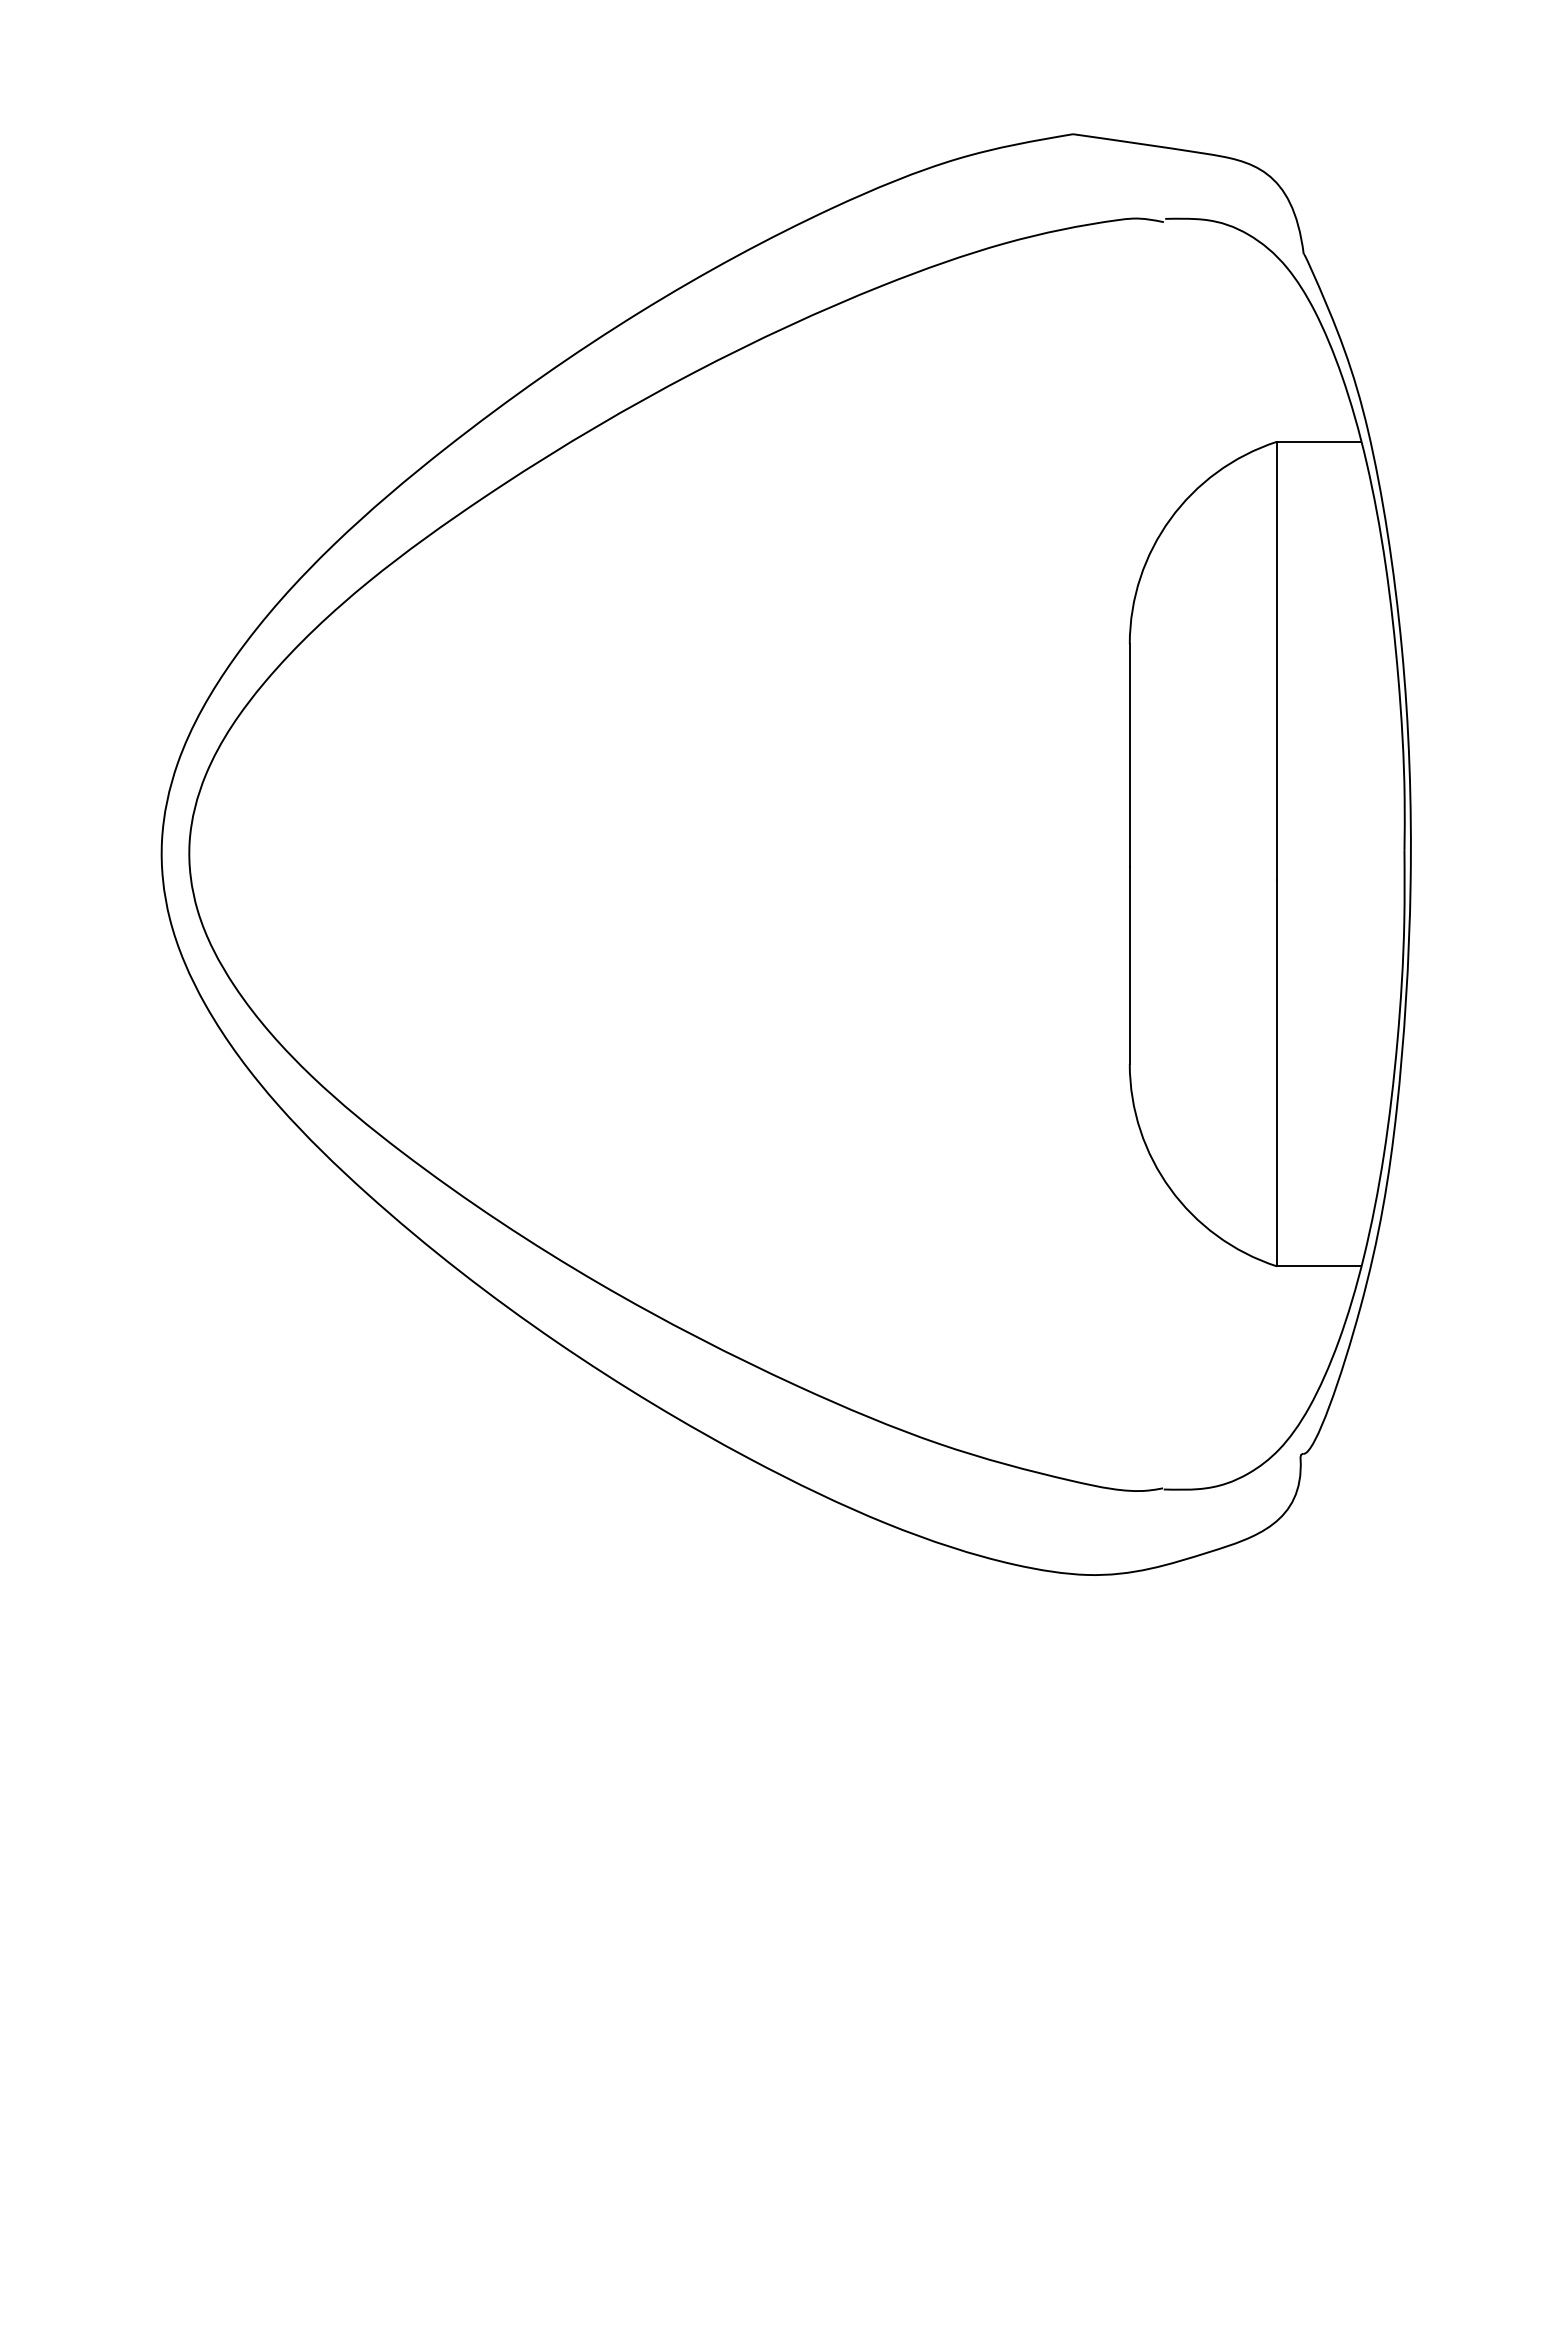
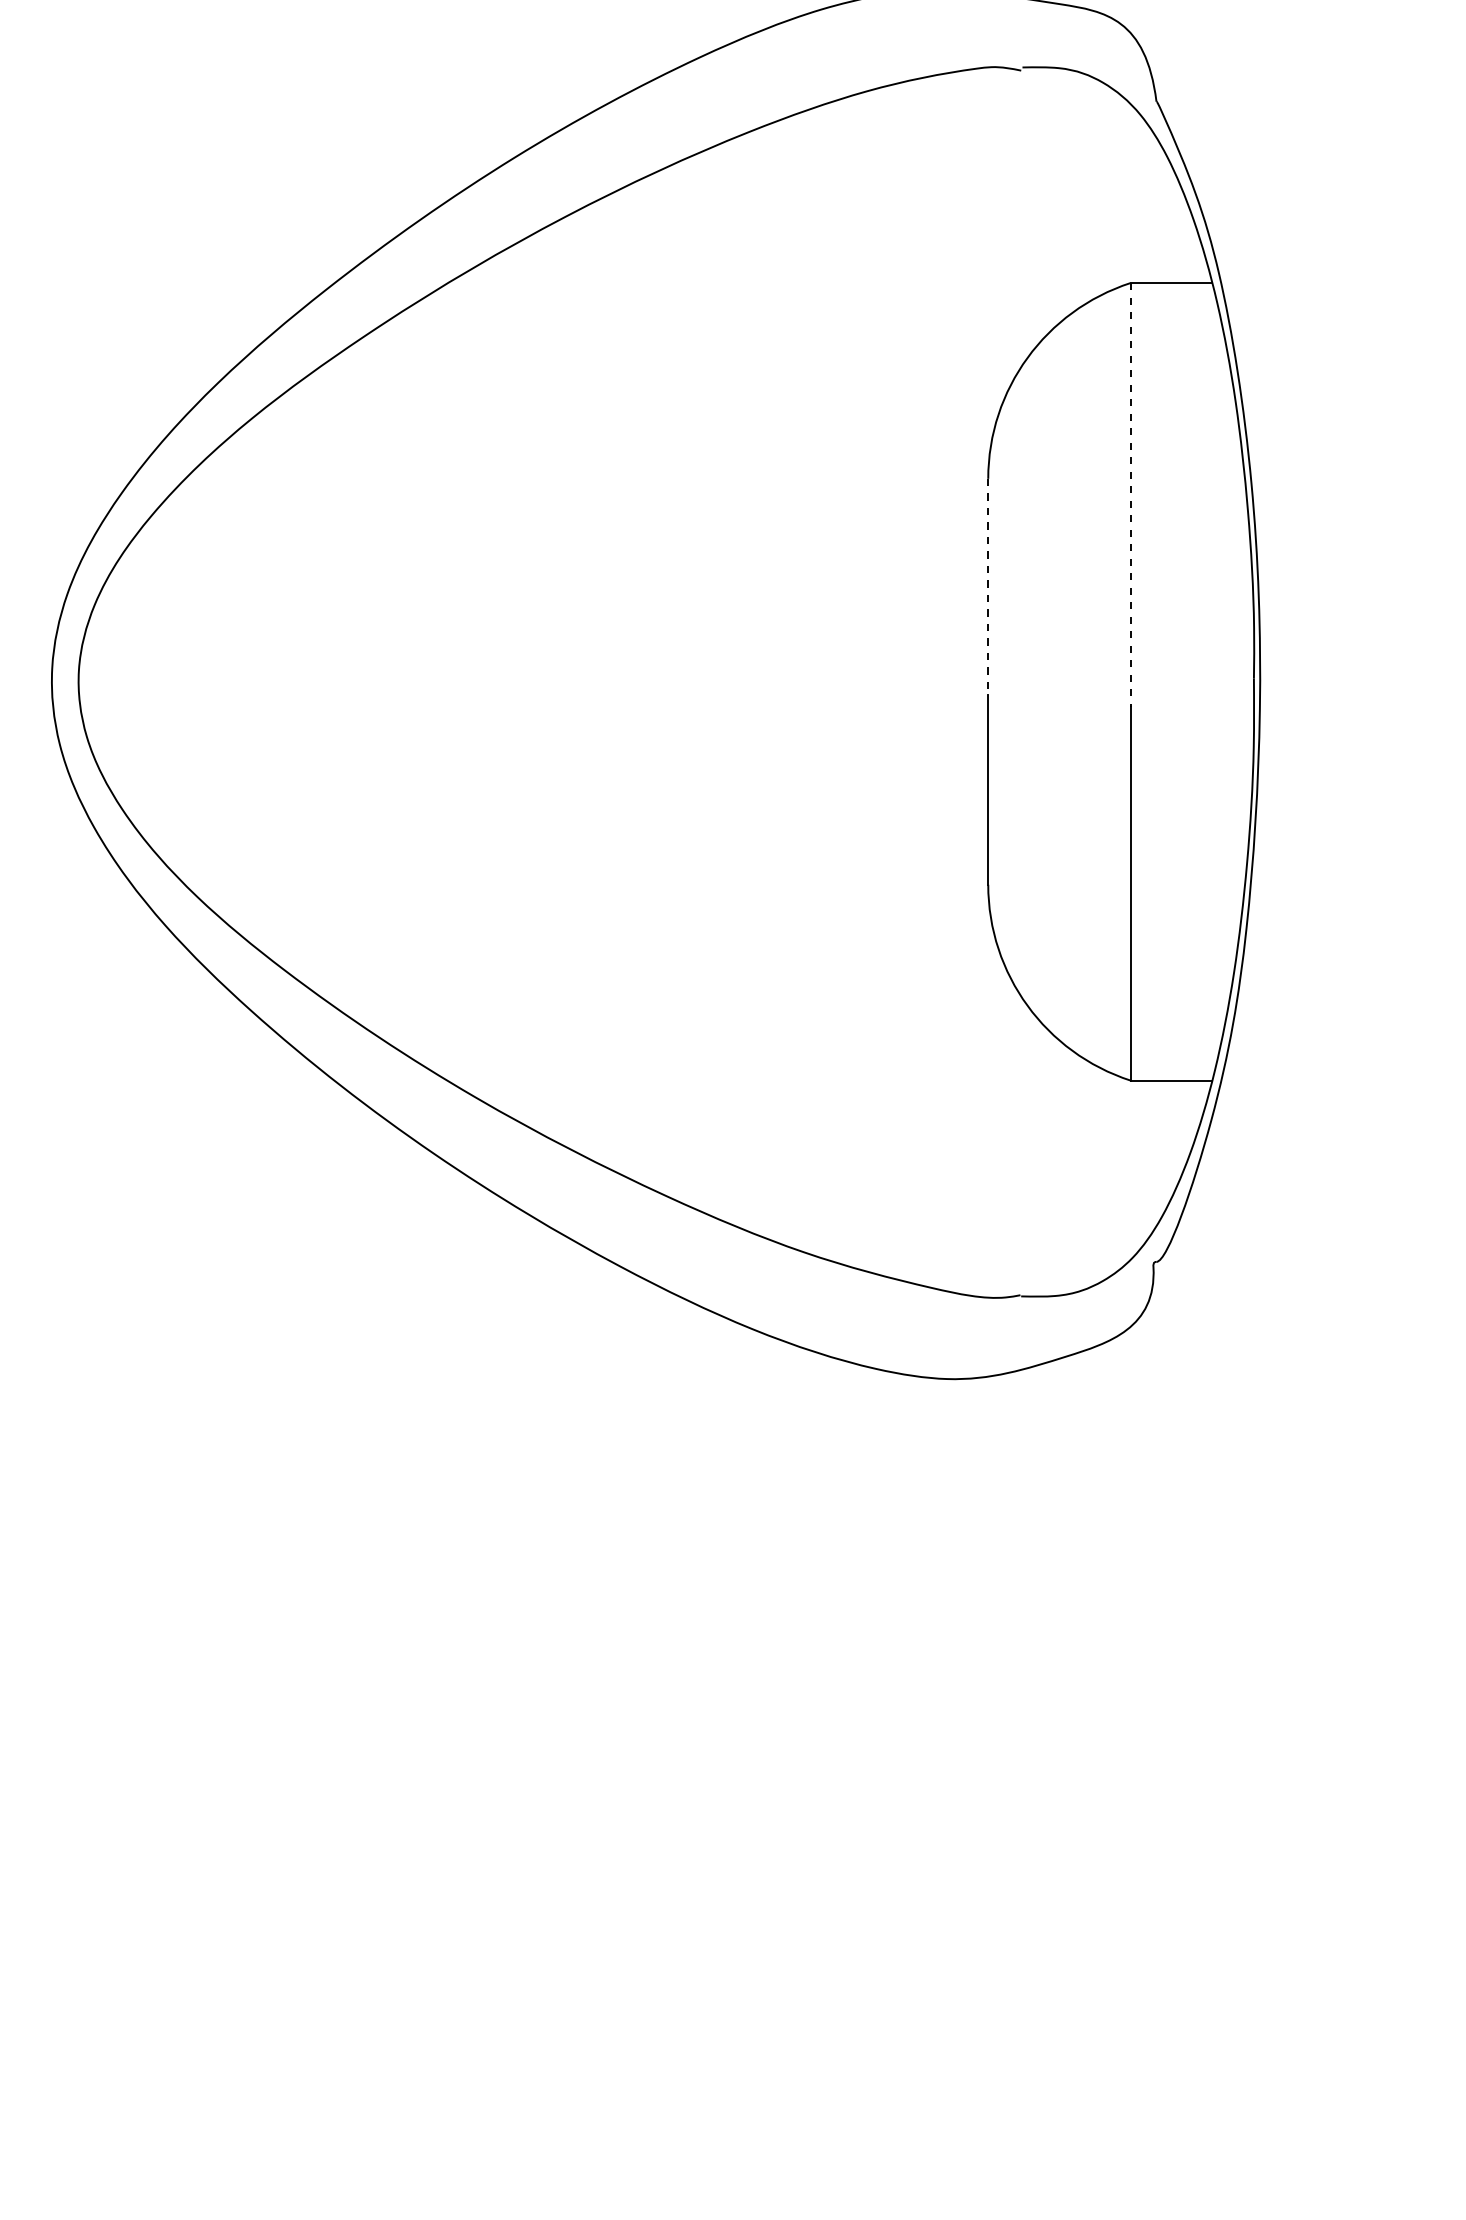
line: (1276, 661) -> (1130, 495), solid -> dashed
line: (1129, 755) -> (987, 586), solid -> dashed

